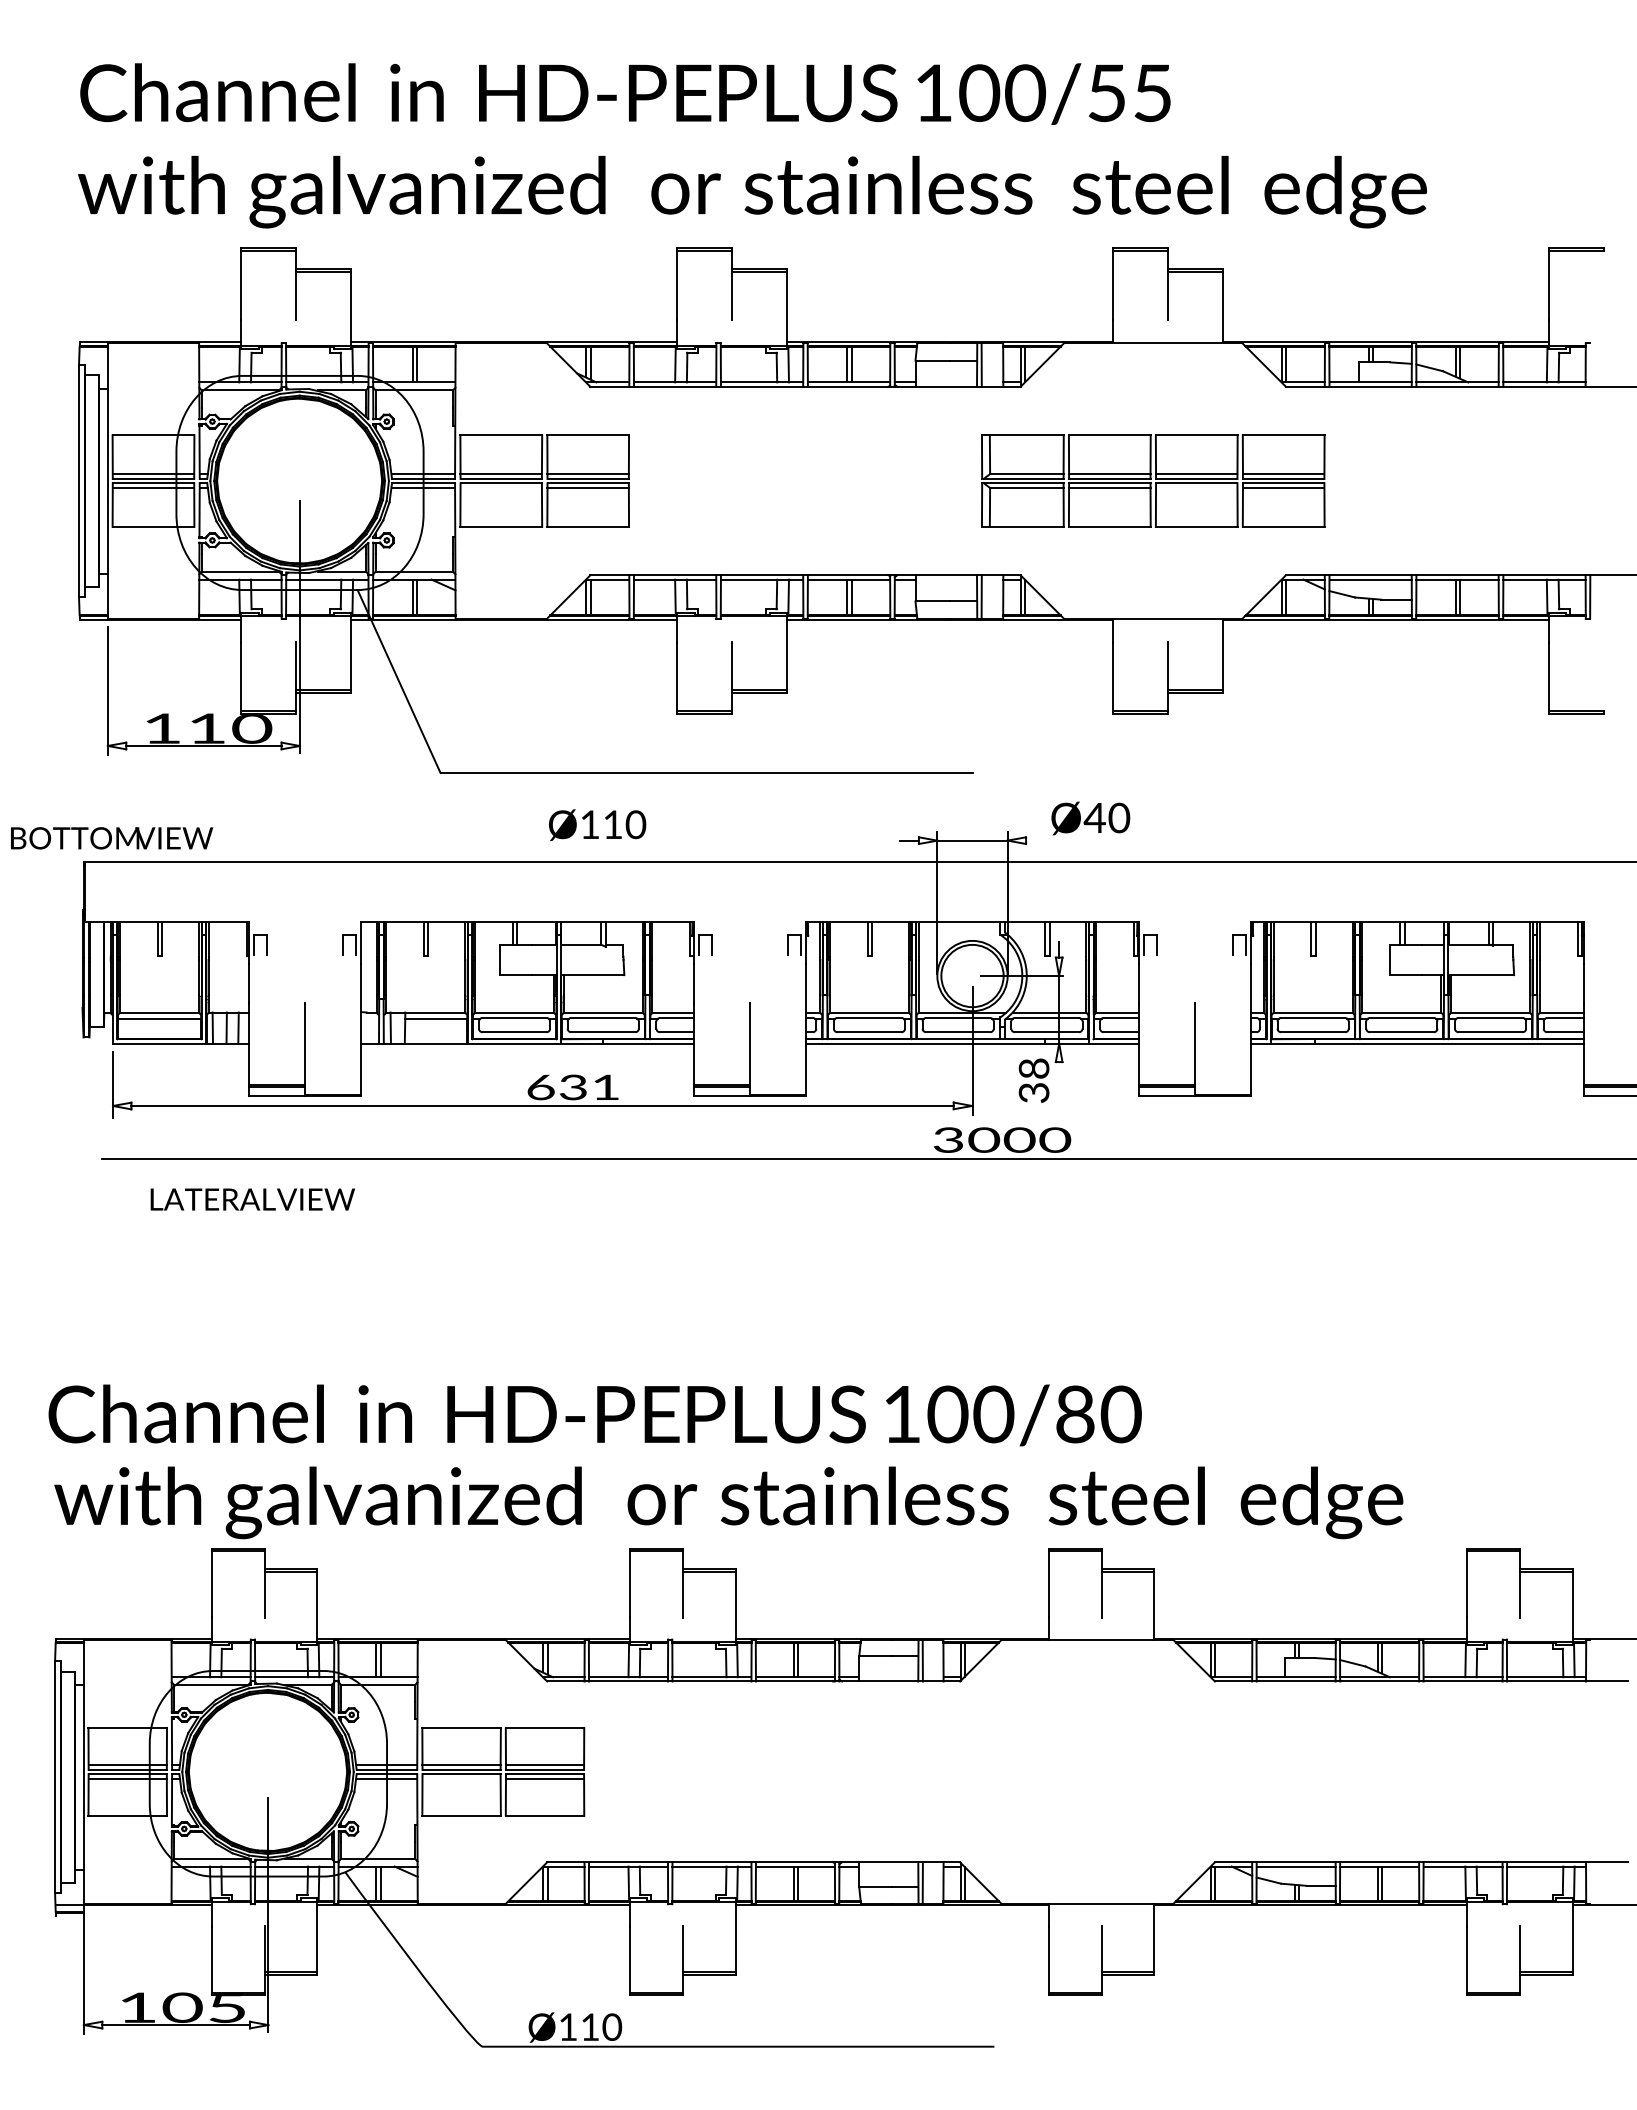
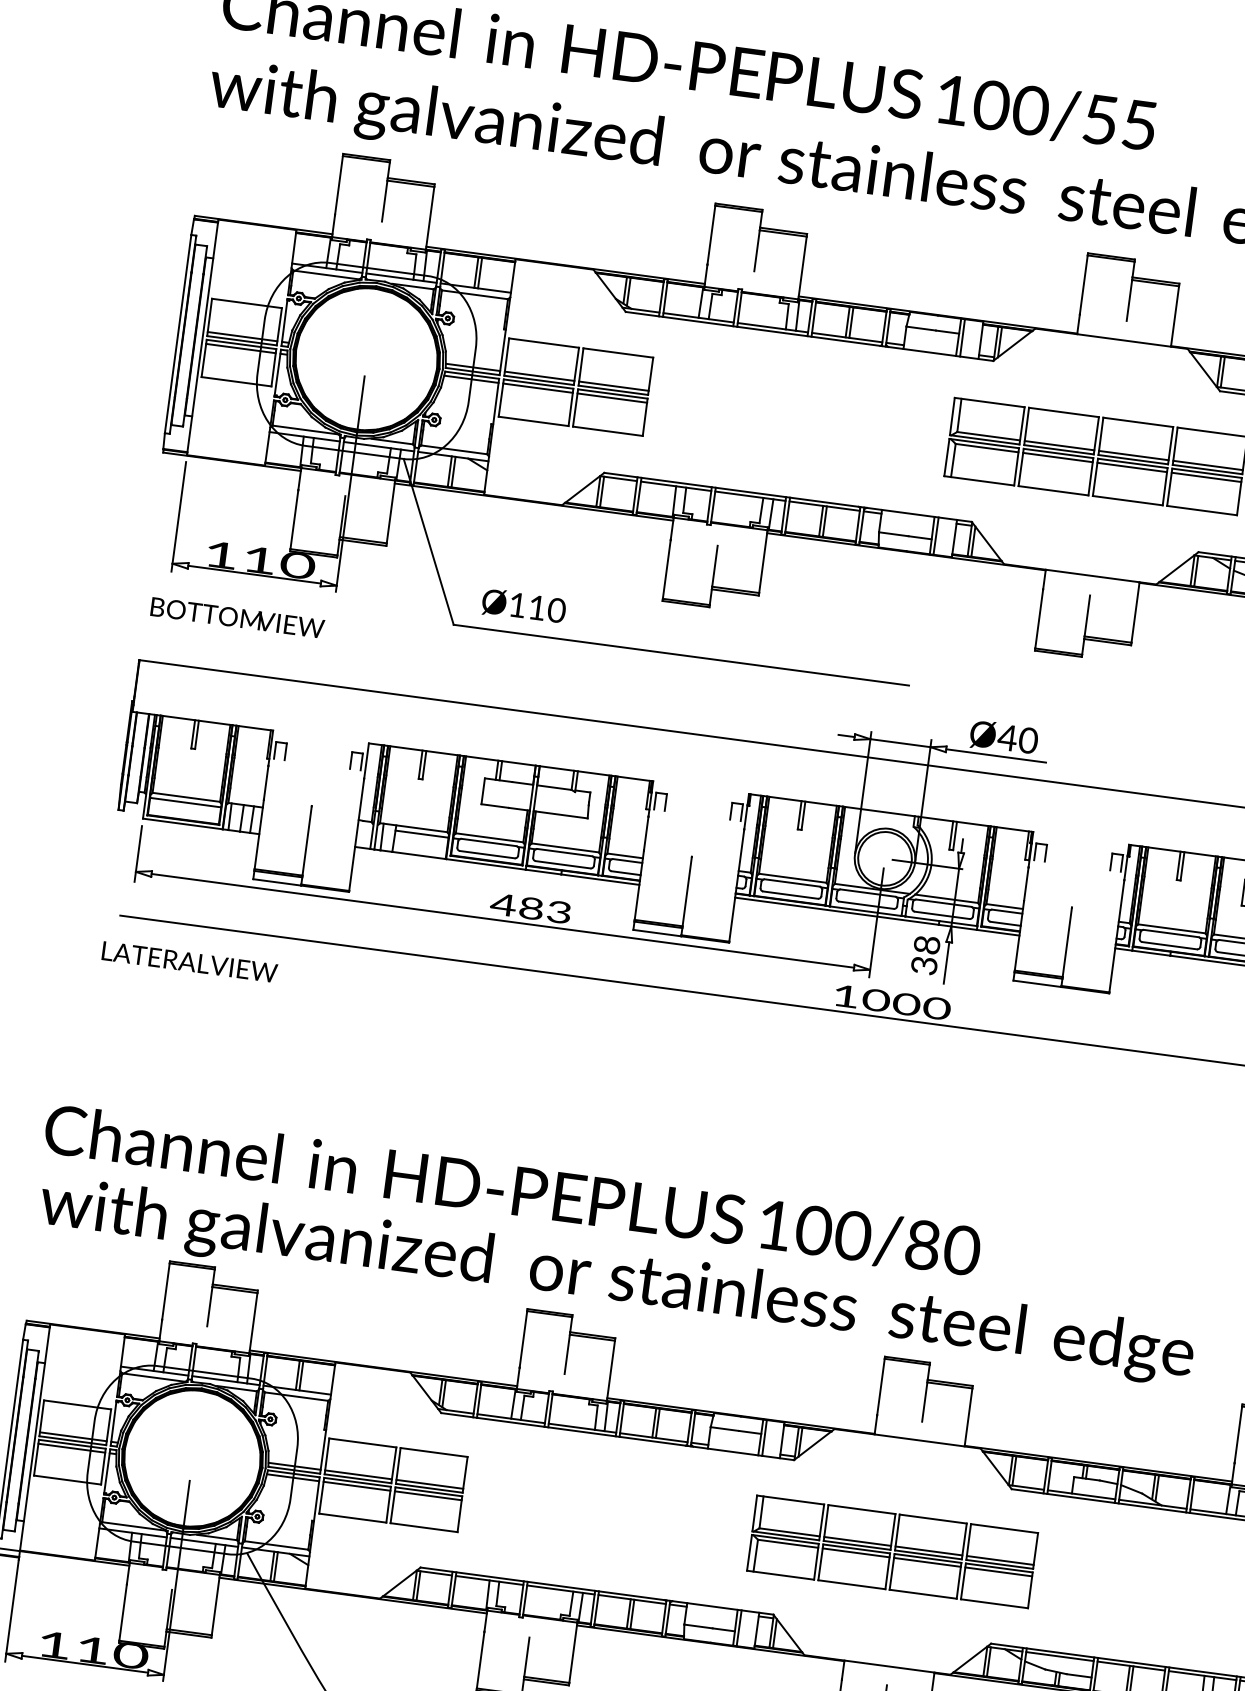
line: (501, 488) -> (538, 388), added
line: (1196, 488) -> (1131, 467), added
text: (597, 824) -> (524, 605), moved
text: (112, 838) -> (238, 618), moved
line: (1084, 840) -> (996, 755), added
line: (1059, 1086) -> (946, 963), added
text: (572, 1087) -> (530, 908), 631 -> 483
text: (947, 1139) -> (845, 995), 3000 -> 1000
text: (252, 1199) -> (189, 962), moved
part: (1087, 1771) -> (892, 1551), added
line: (461, 1778) -> (356, 1486), added
text: (204, 2007) -> (111, 1652), 105 -> 110

